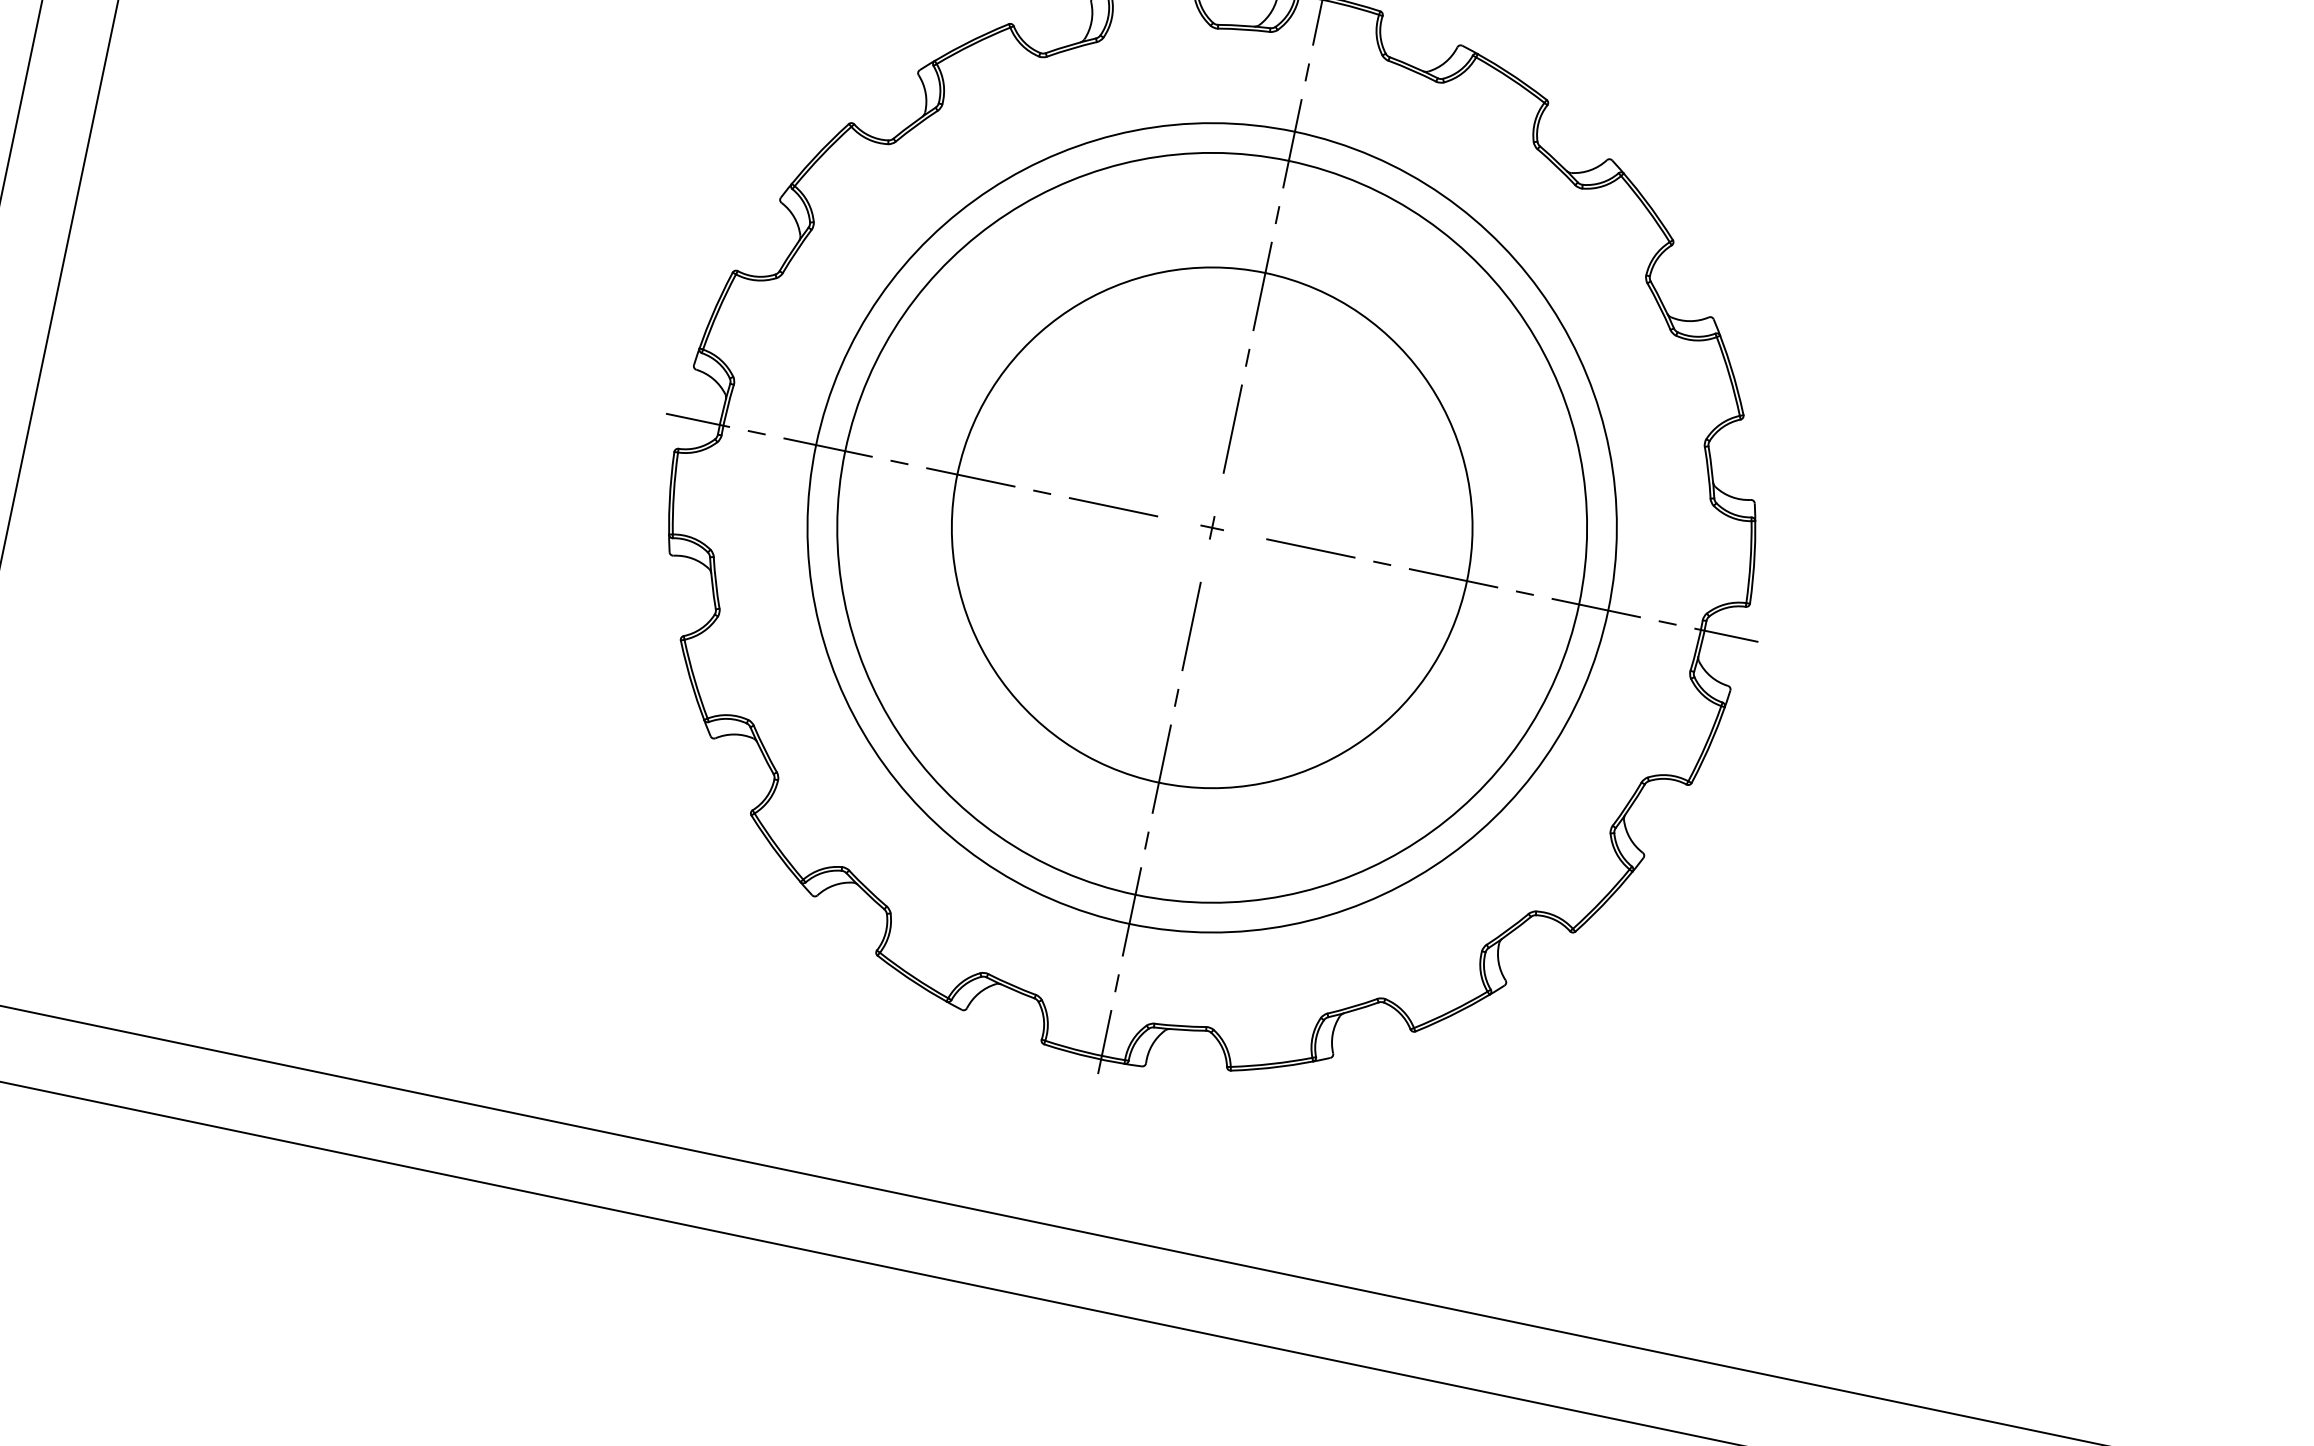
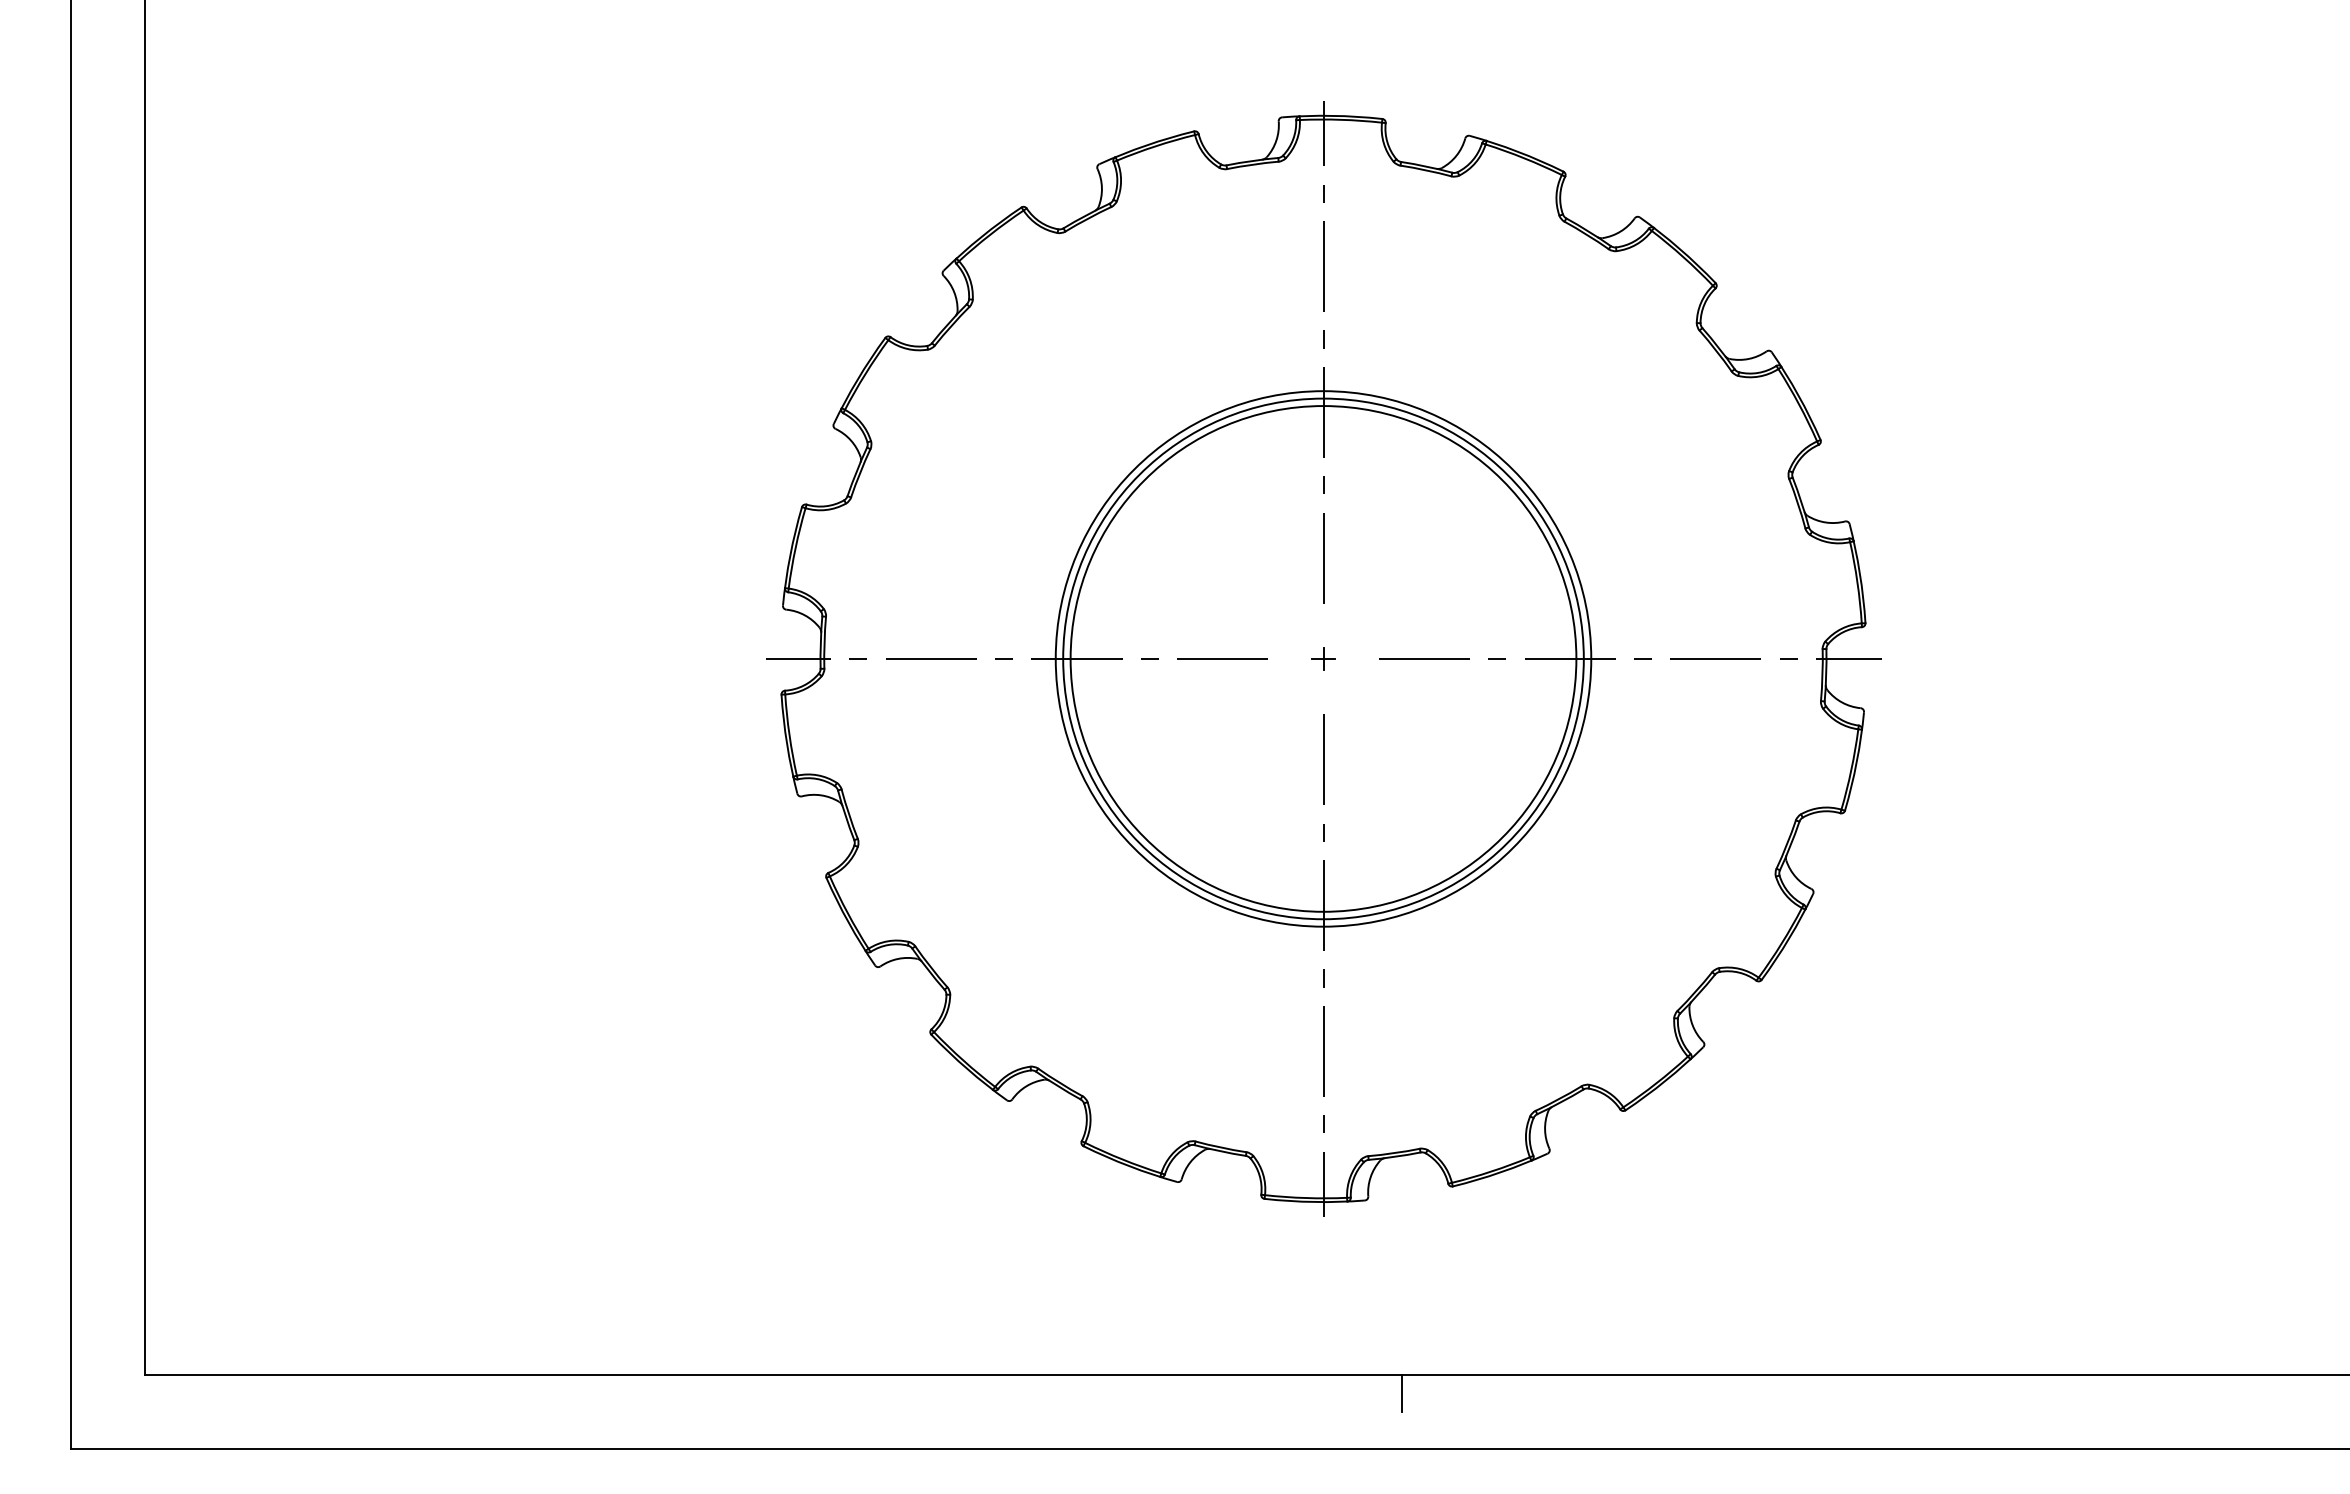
circle: (1212, 527) -> (1323, 658), size x0.62
circle: (1212, 527) -> (1323, 658), size x0.71
line: (1138, 1261) -> (1401, 1392), added

